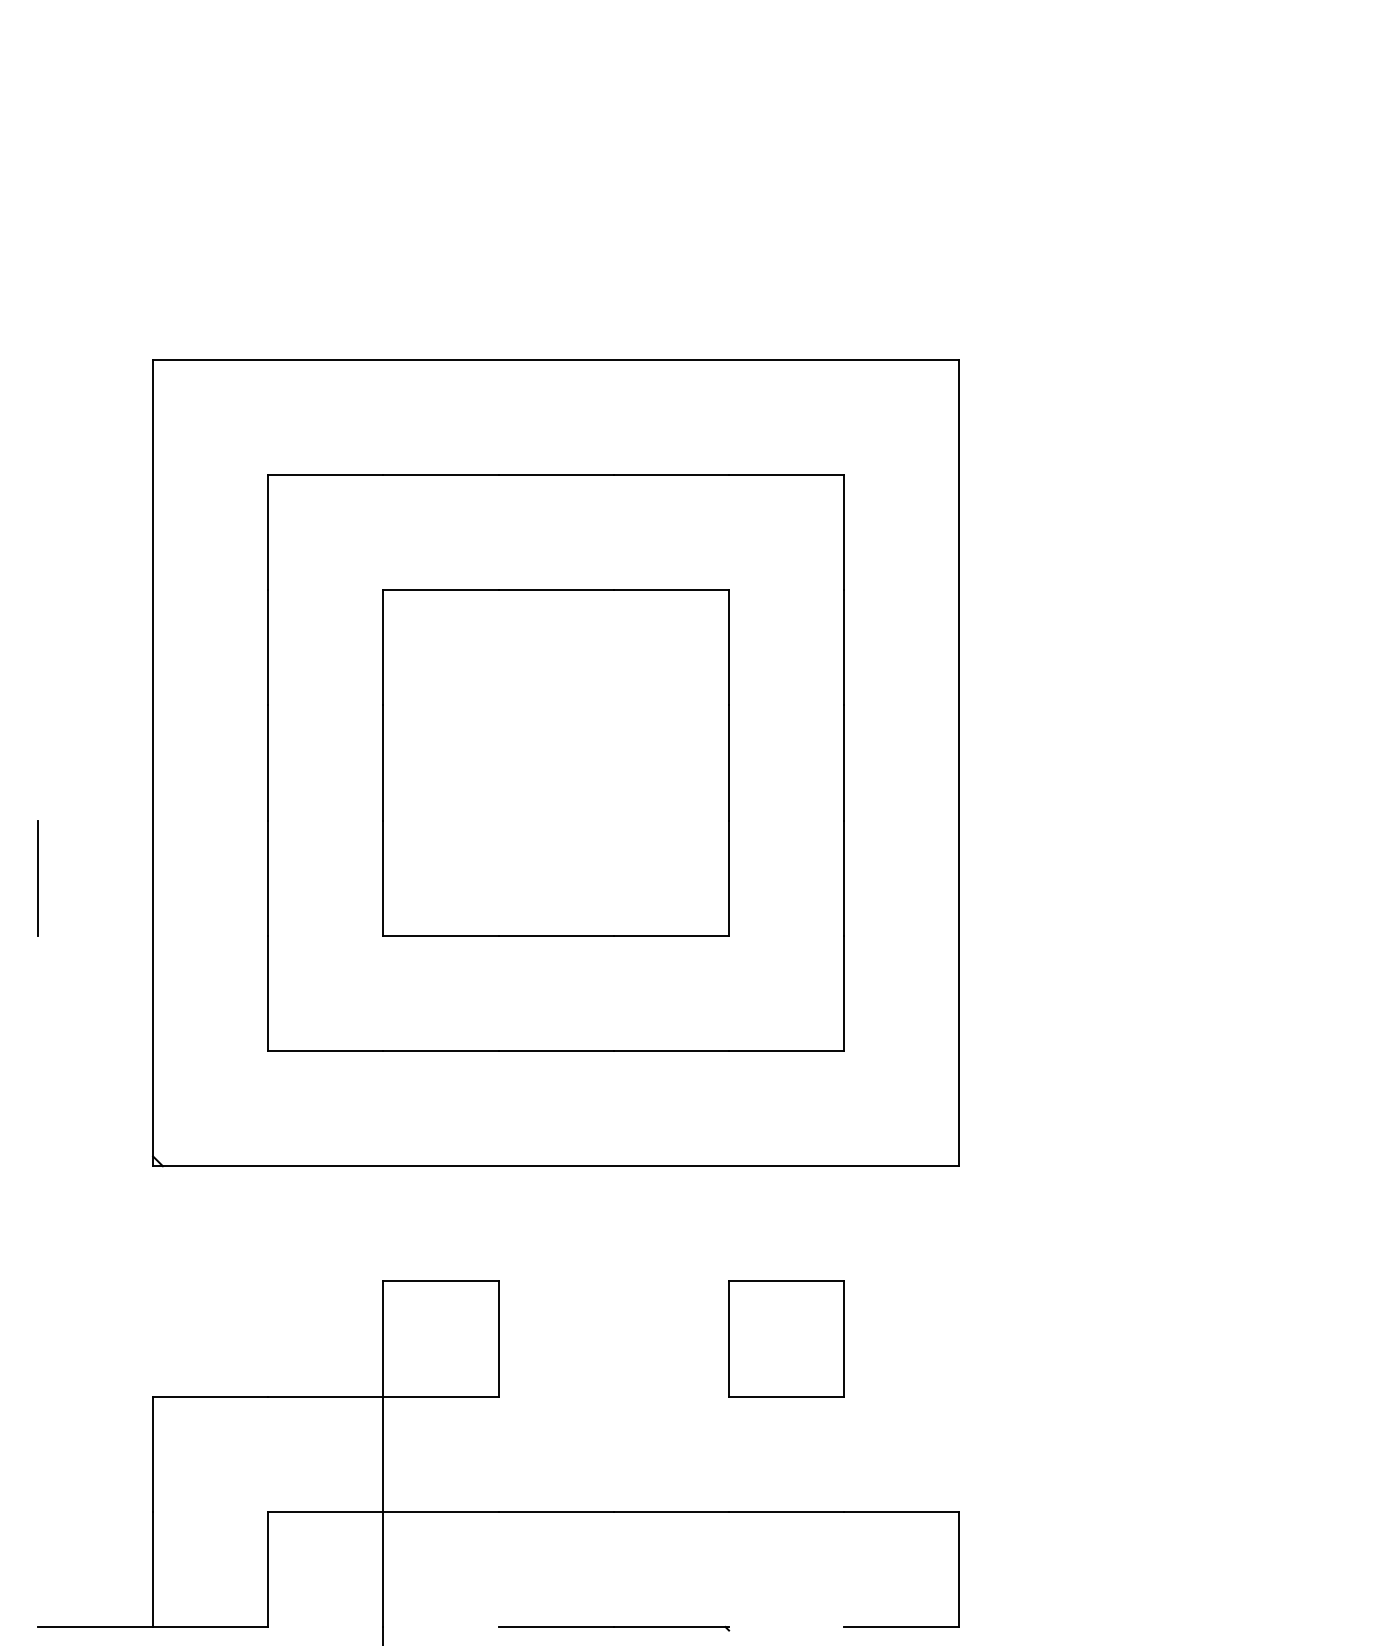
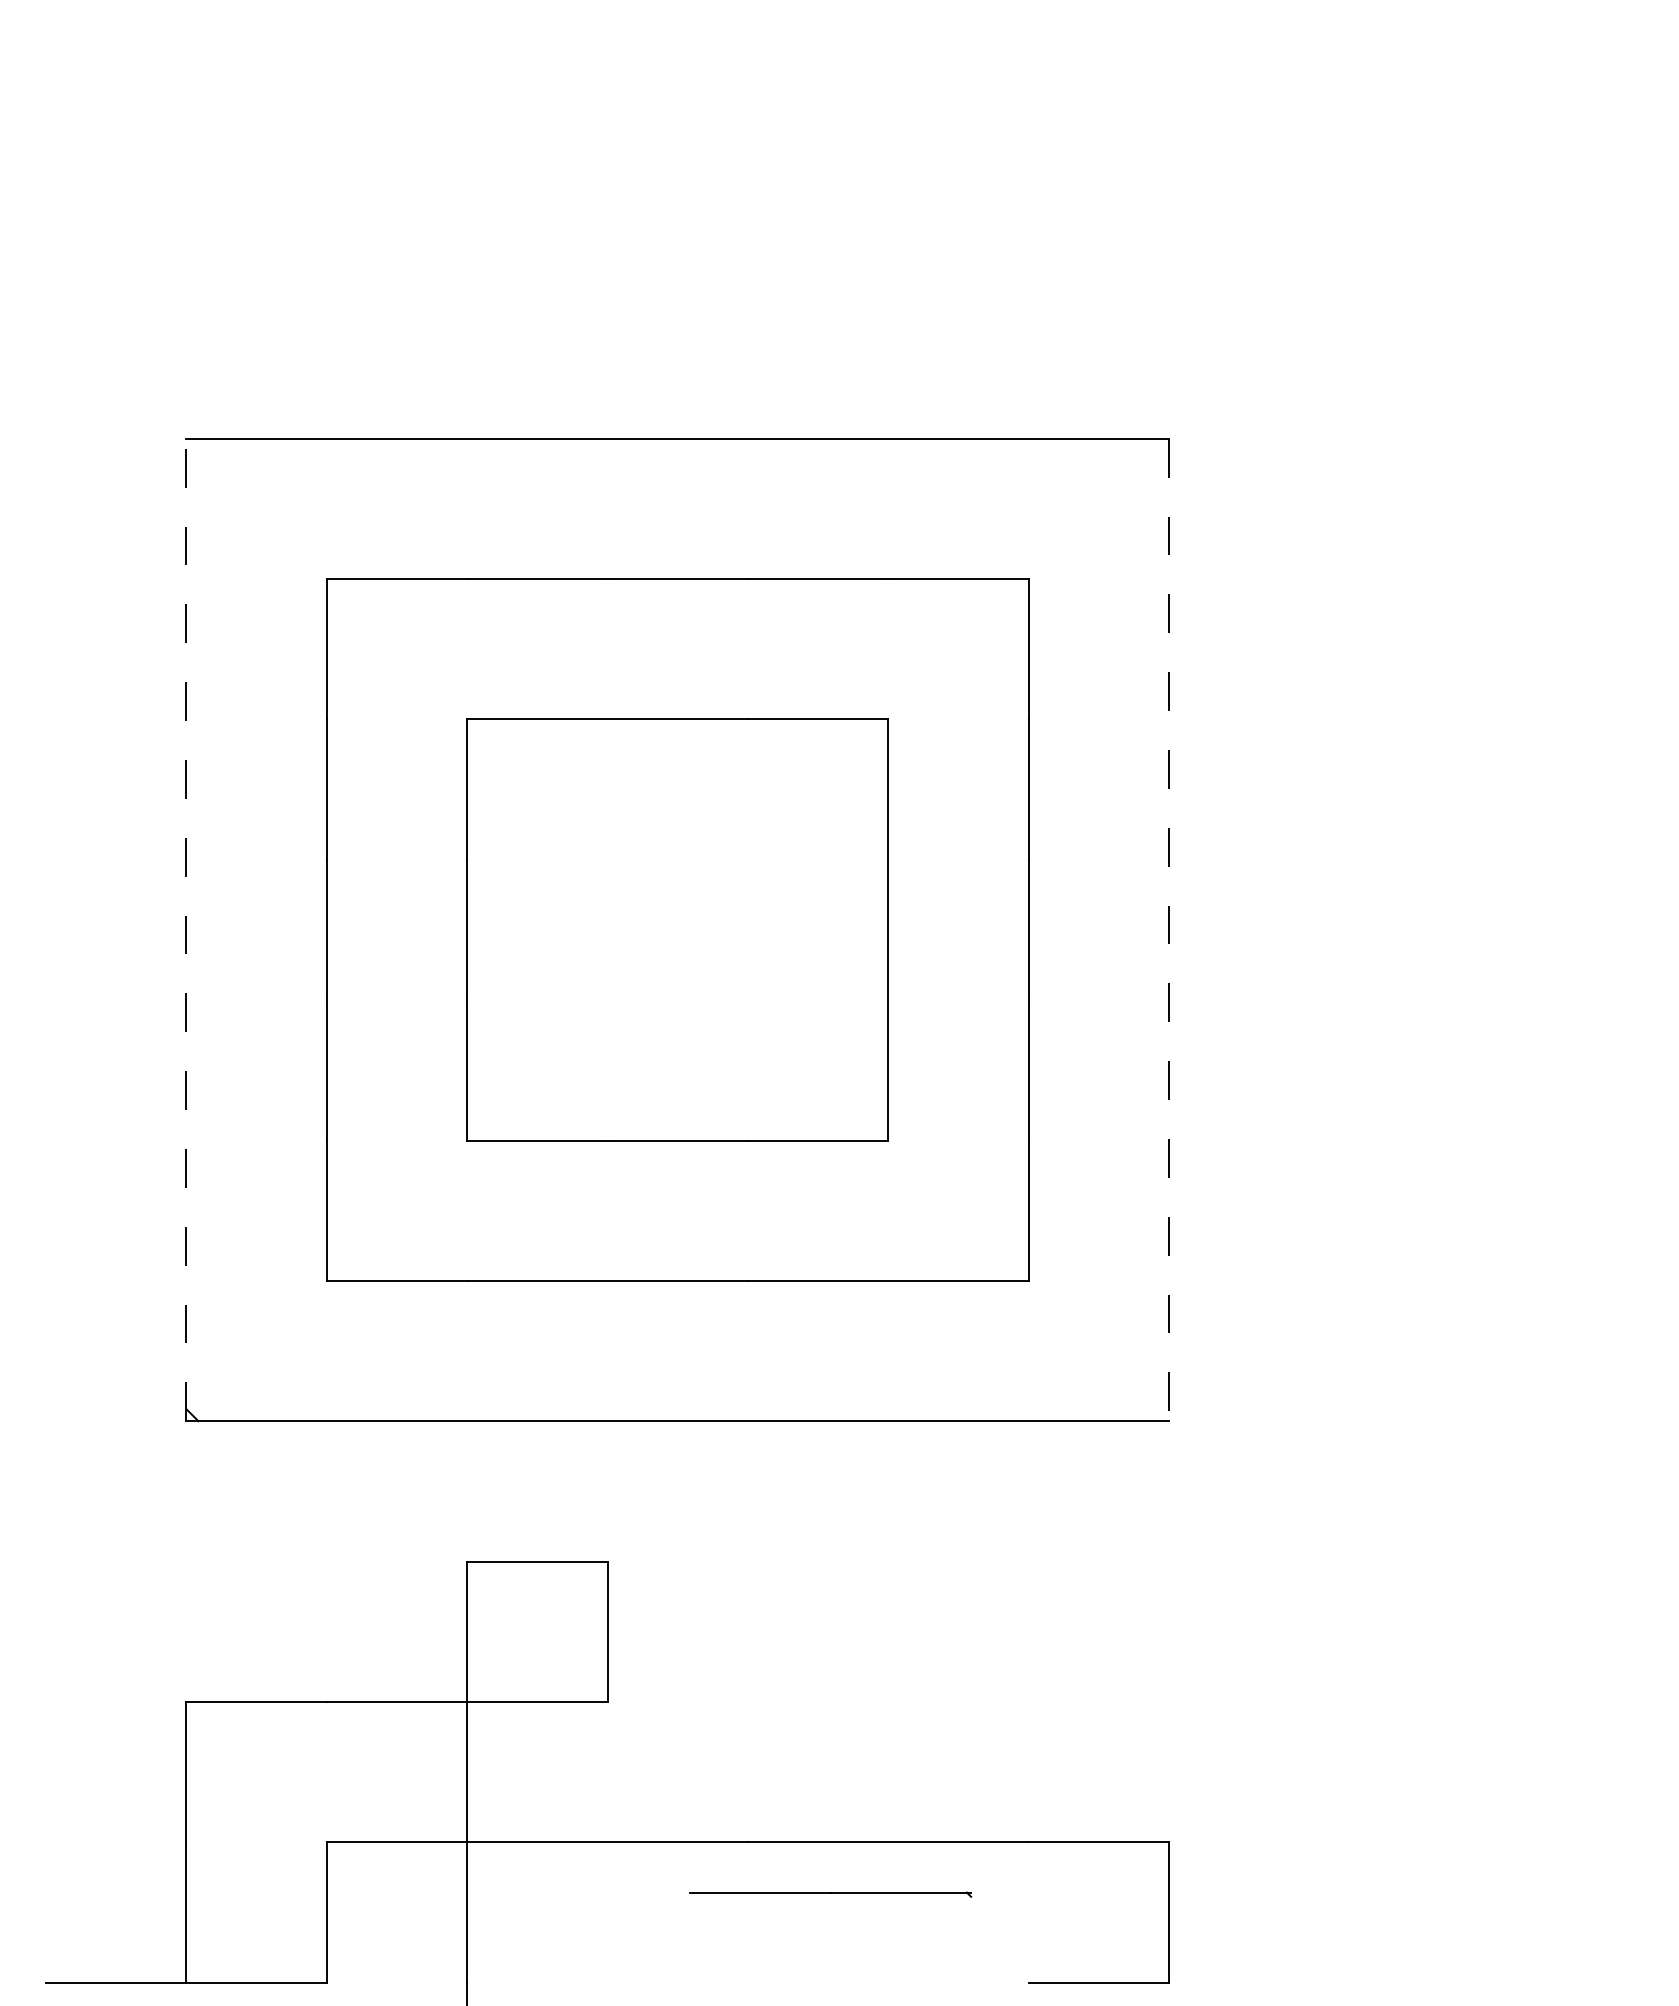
line: (153, 762) -> (186, 929), solid -> dashed
line: (959, 763) -> (1169, 930), solid -> dashed
line: (37, 877) -> (45, 1069), removed
part: (786, 1338) -> (958, 1631), removed
part: (614, 1628) -> (831, 1894), moved

